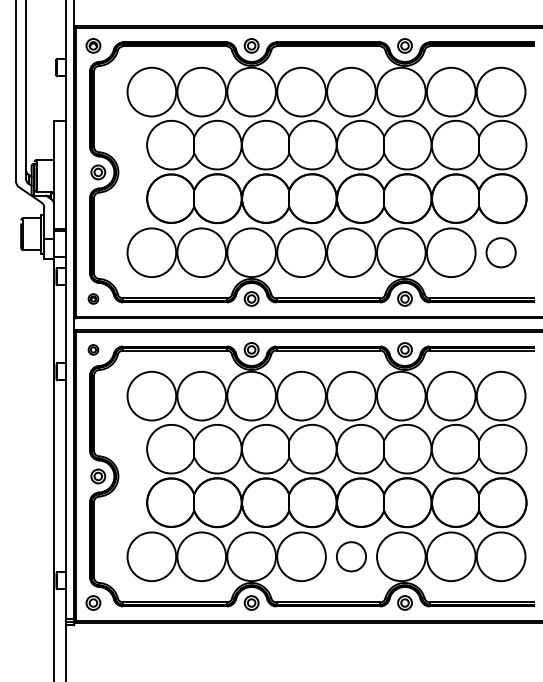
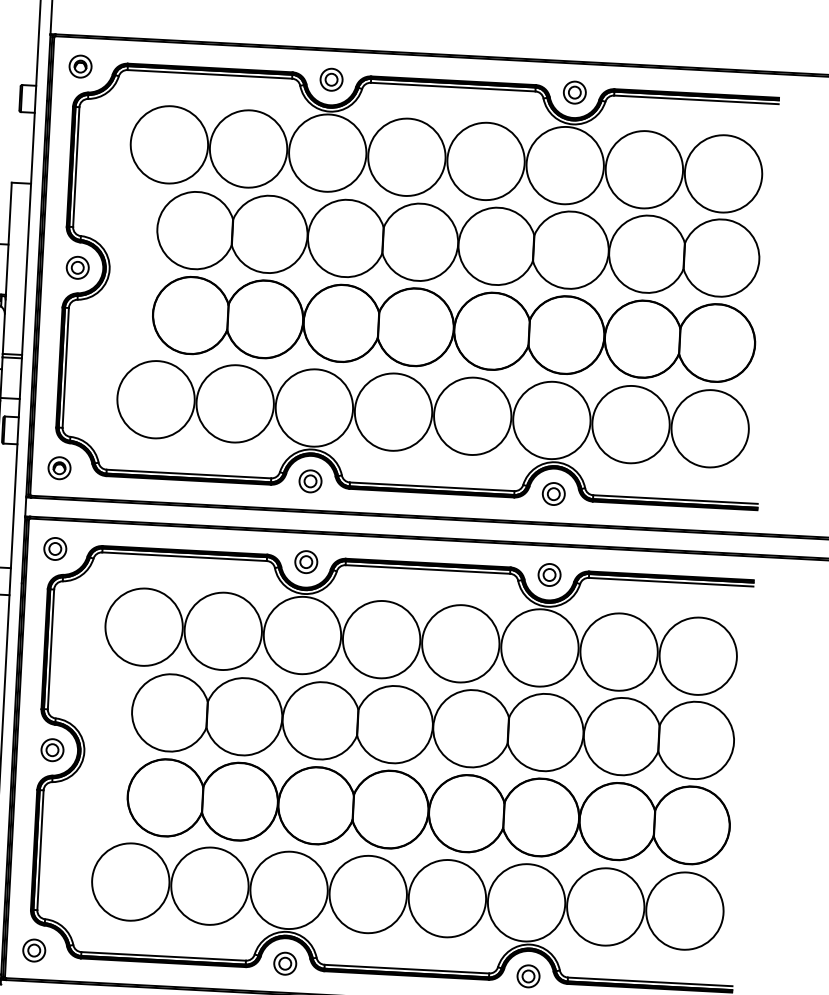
circle: (500, 252) -> (709, 428), size x1.67
part: (93, 298) -> (59, 467), size x1.43
part: (93, 349) -> (55, 548), size x1.43
circle: (351, 556) -> (447, 898), size x1.67

